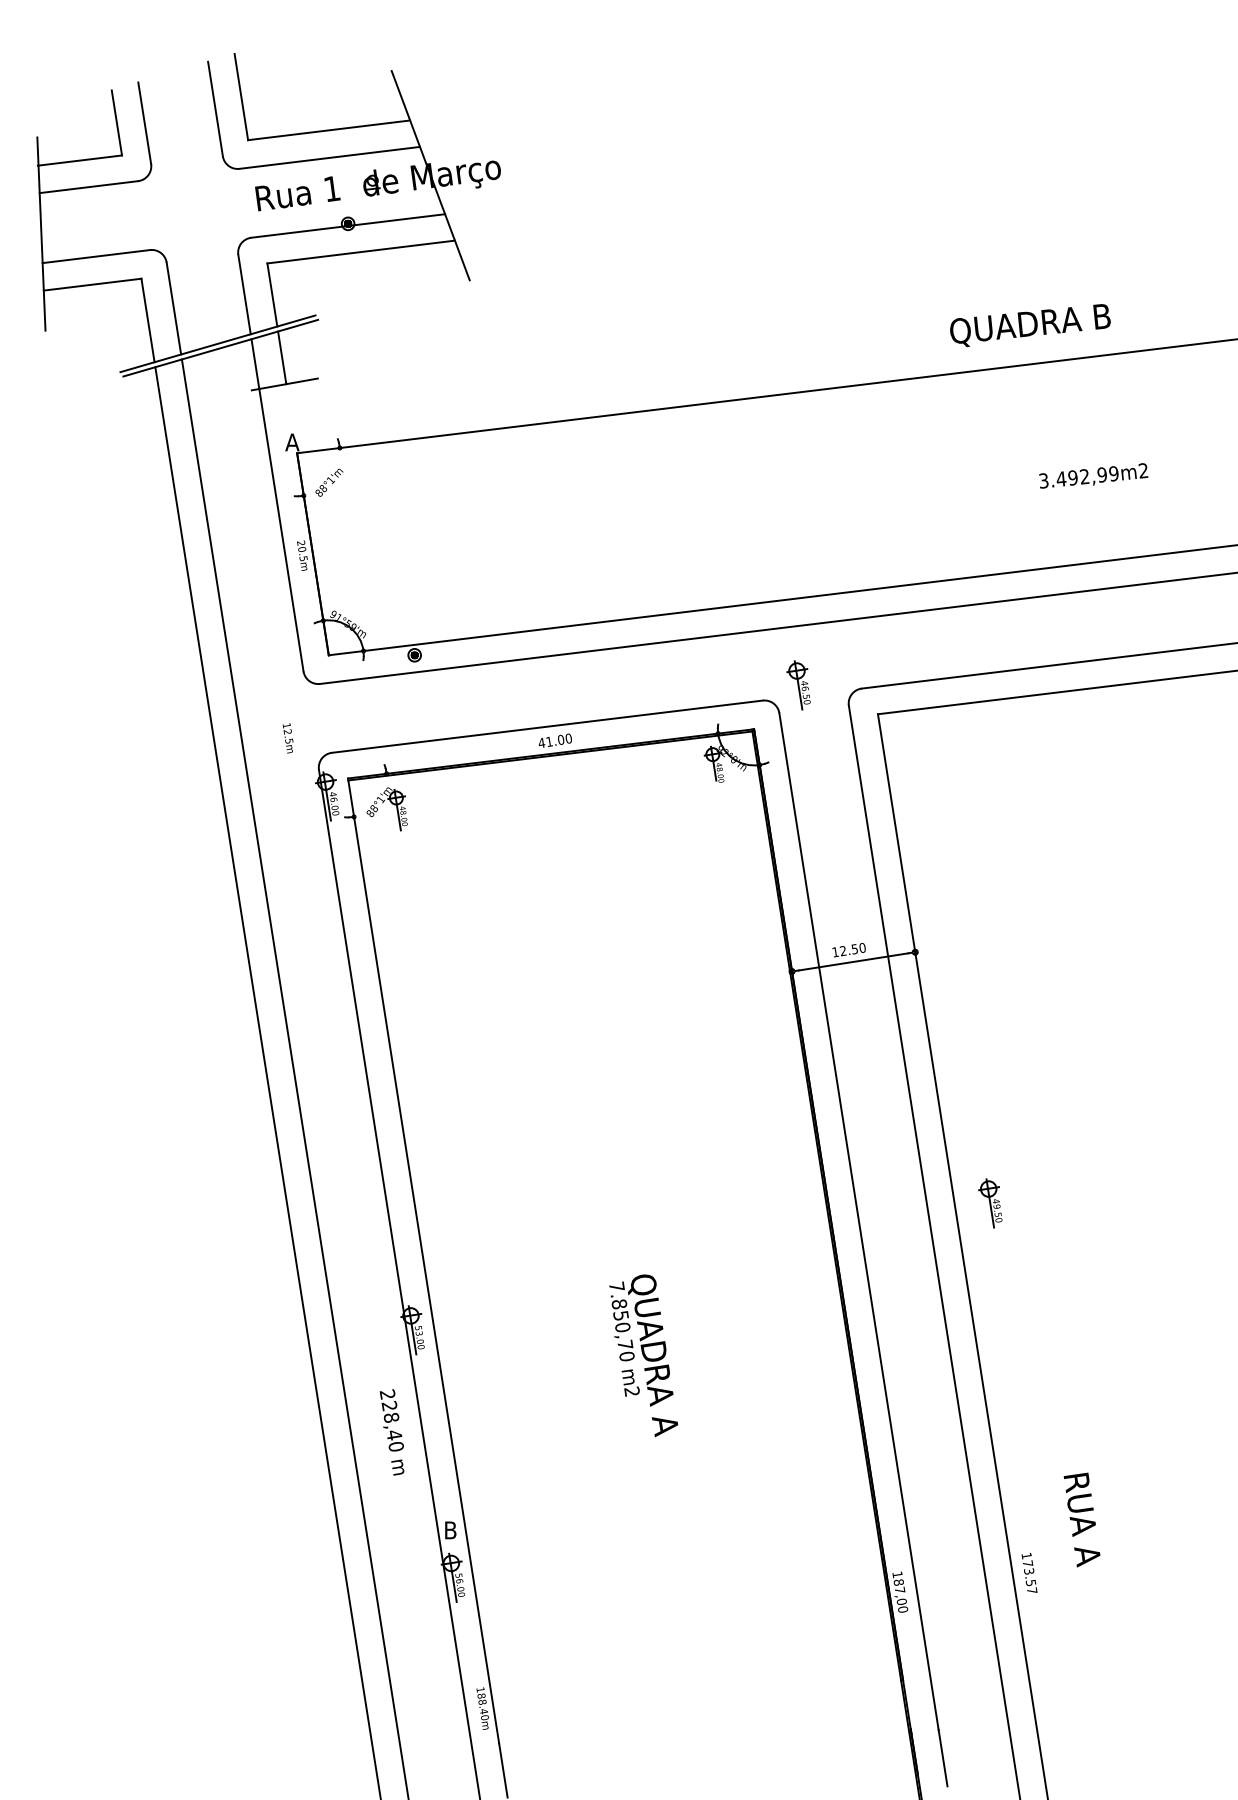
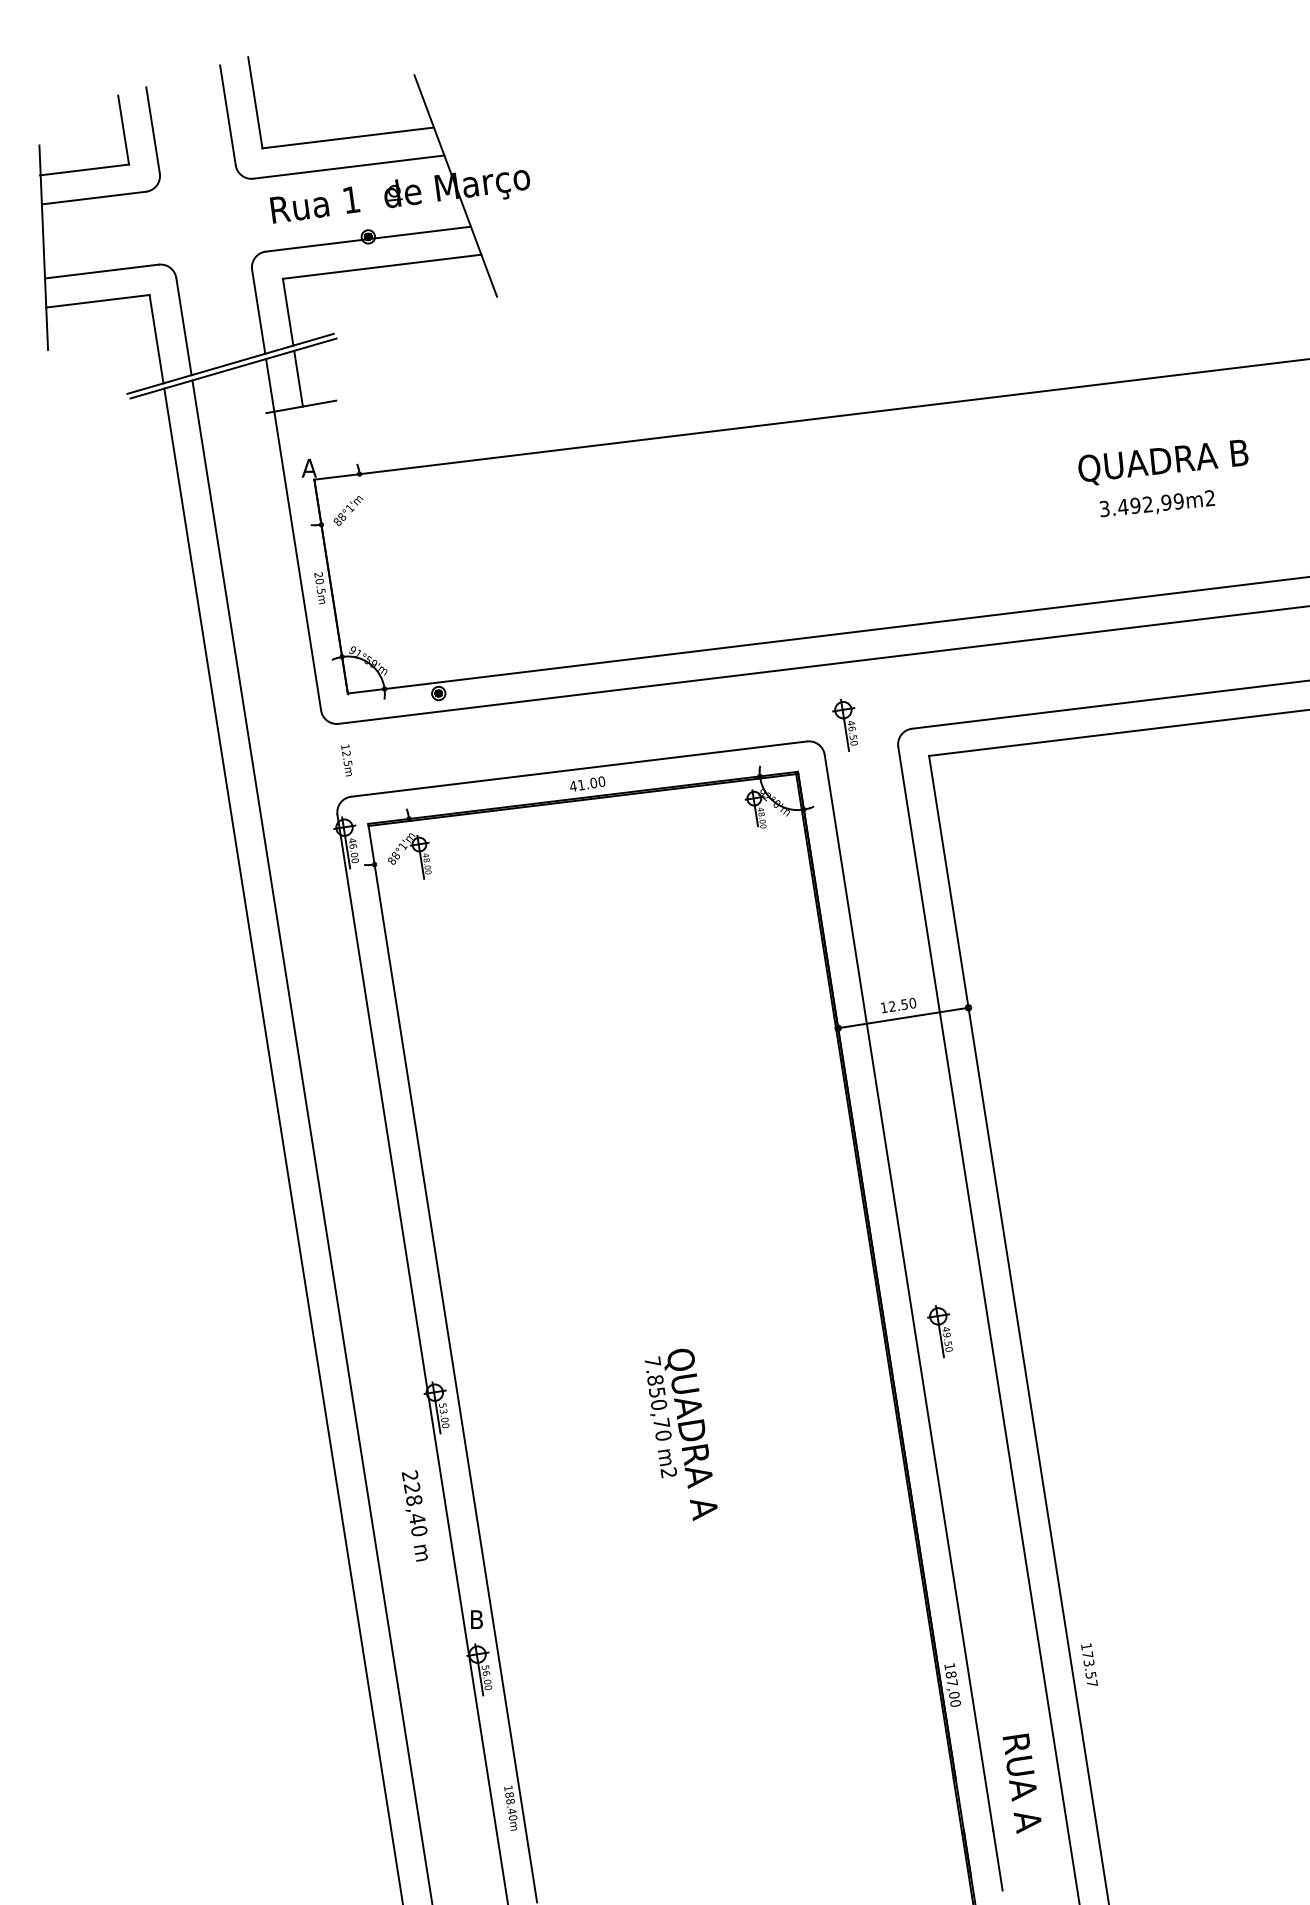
text: (1030, 325) -> (1163, 462), moved
text: (287, 738) -> (346, 760), moved
part: (989, 1203) -> (939, 1331), moved
text: (1081, 1519) -> (1021, 1783), moved

